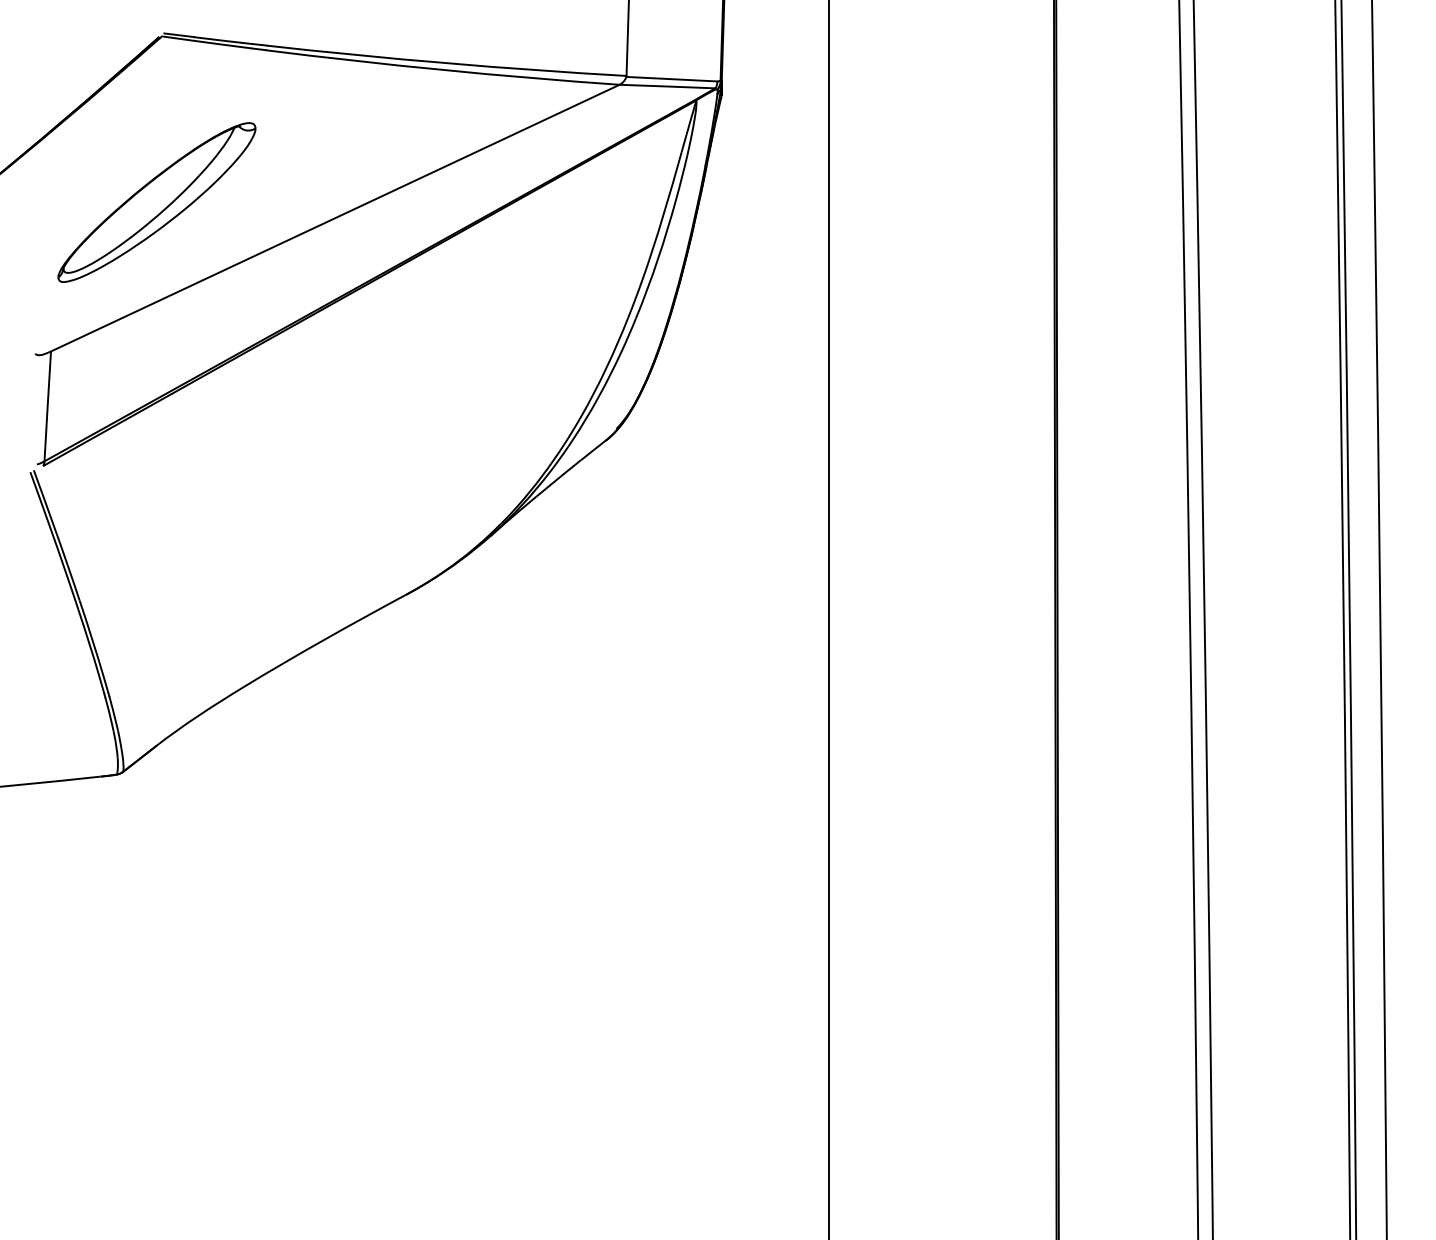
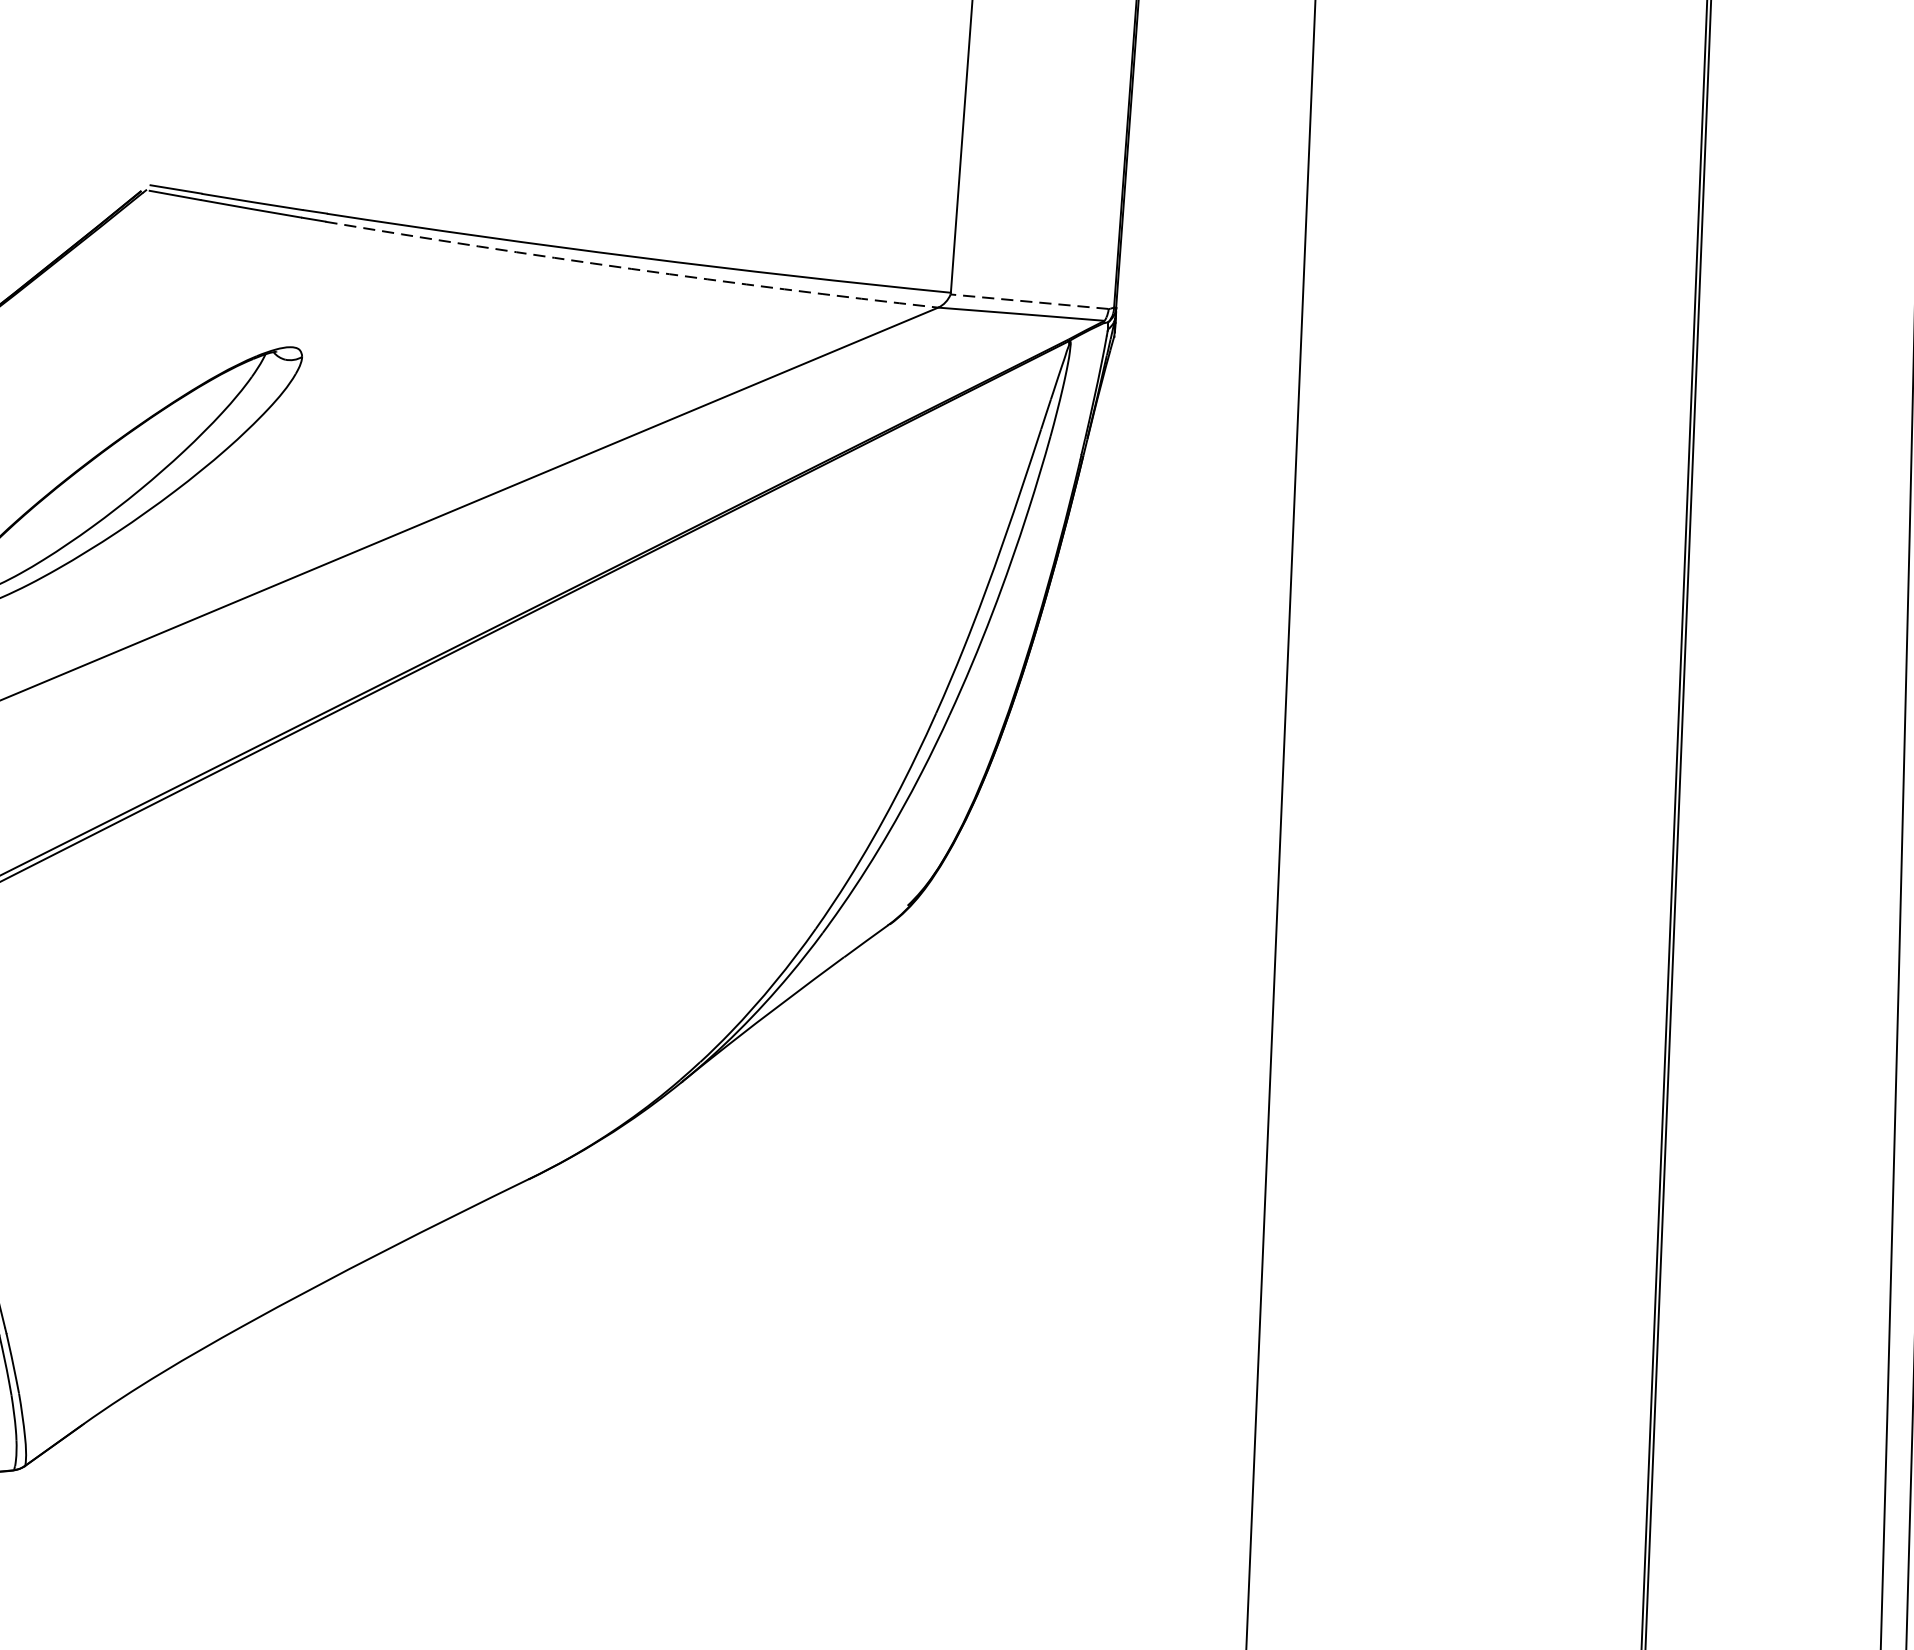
arc: (442, 69) -> (631, 268), solid -> dashed
line: (671, 79) -> (1028, 302), solid -> dashed

